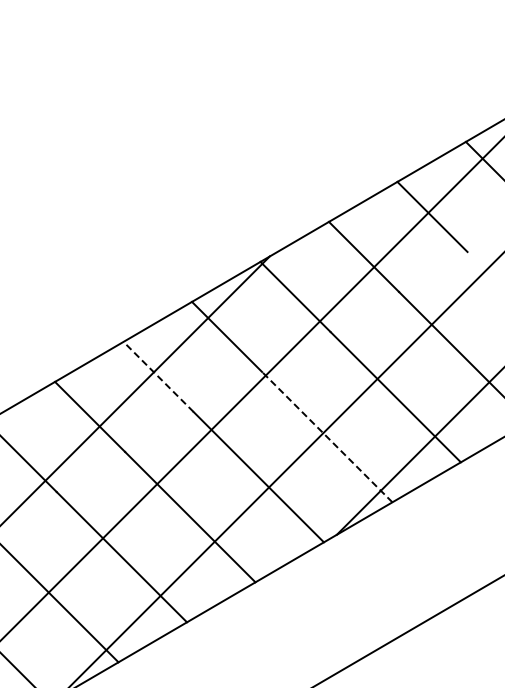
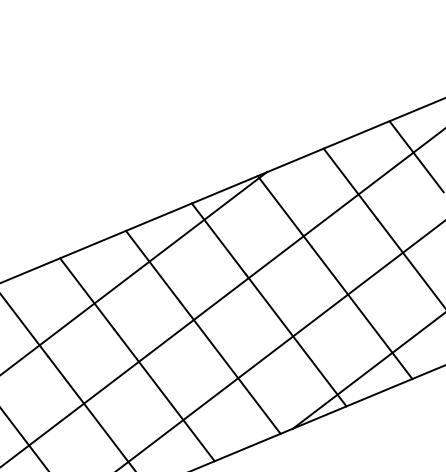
line: (158, 376) -> (153, 265), dashed -> solid
line: (326, 436) -> (295, 339), dashed -> solid

